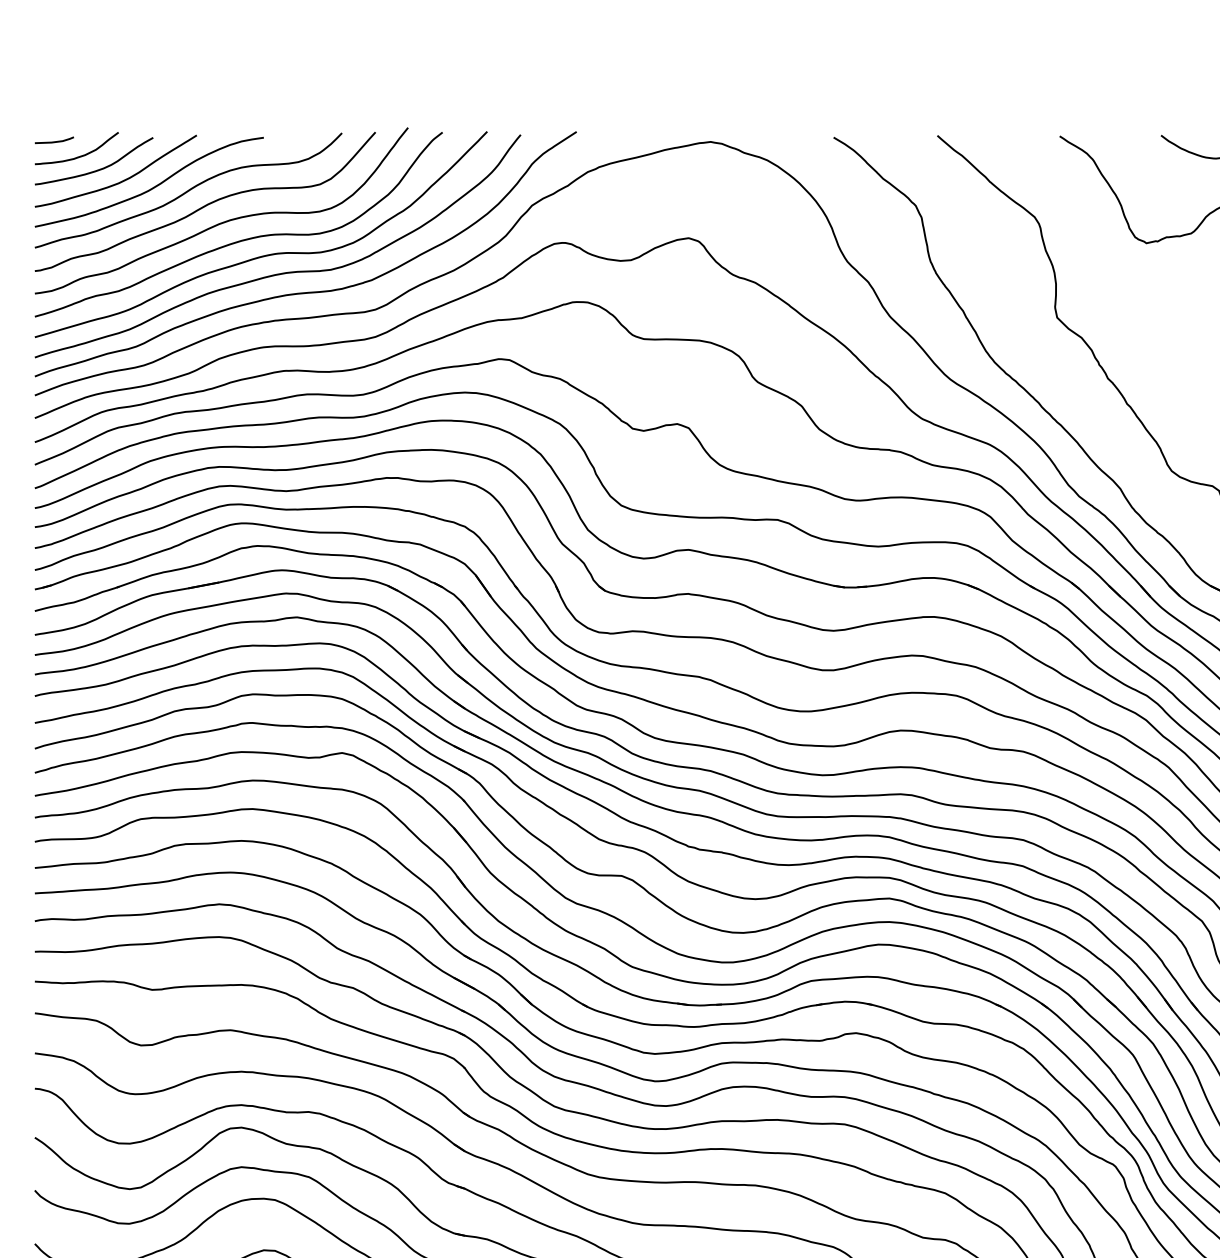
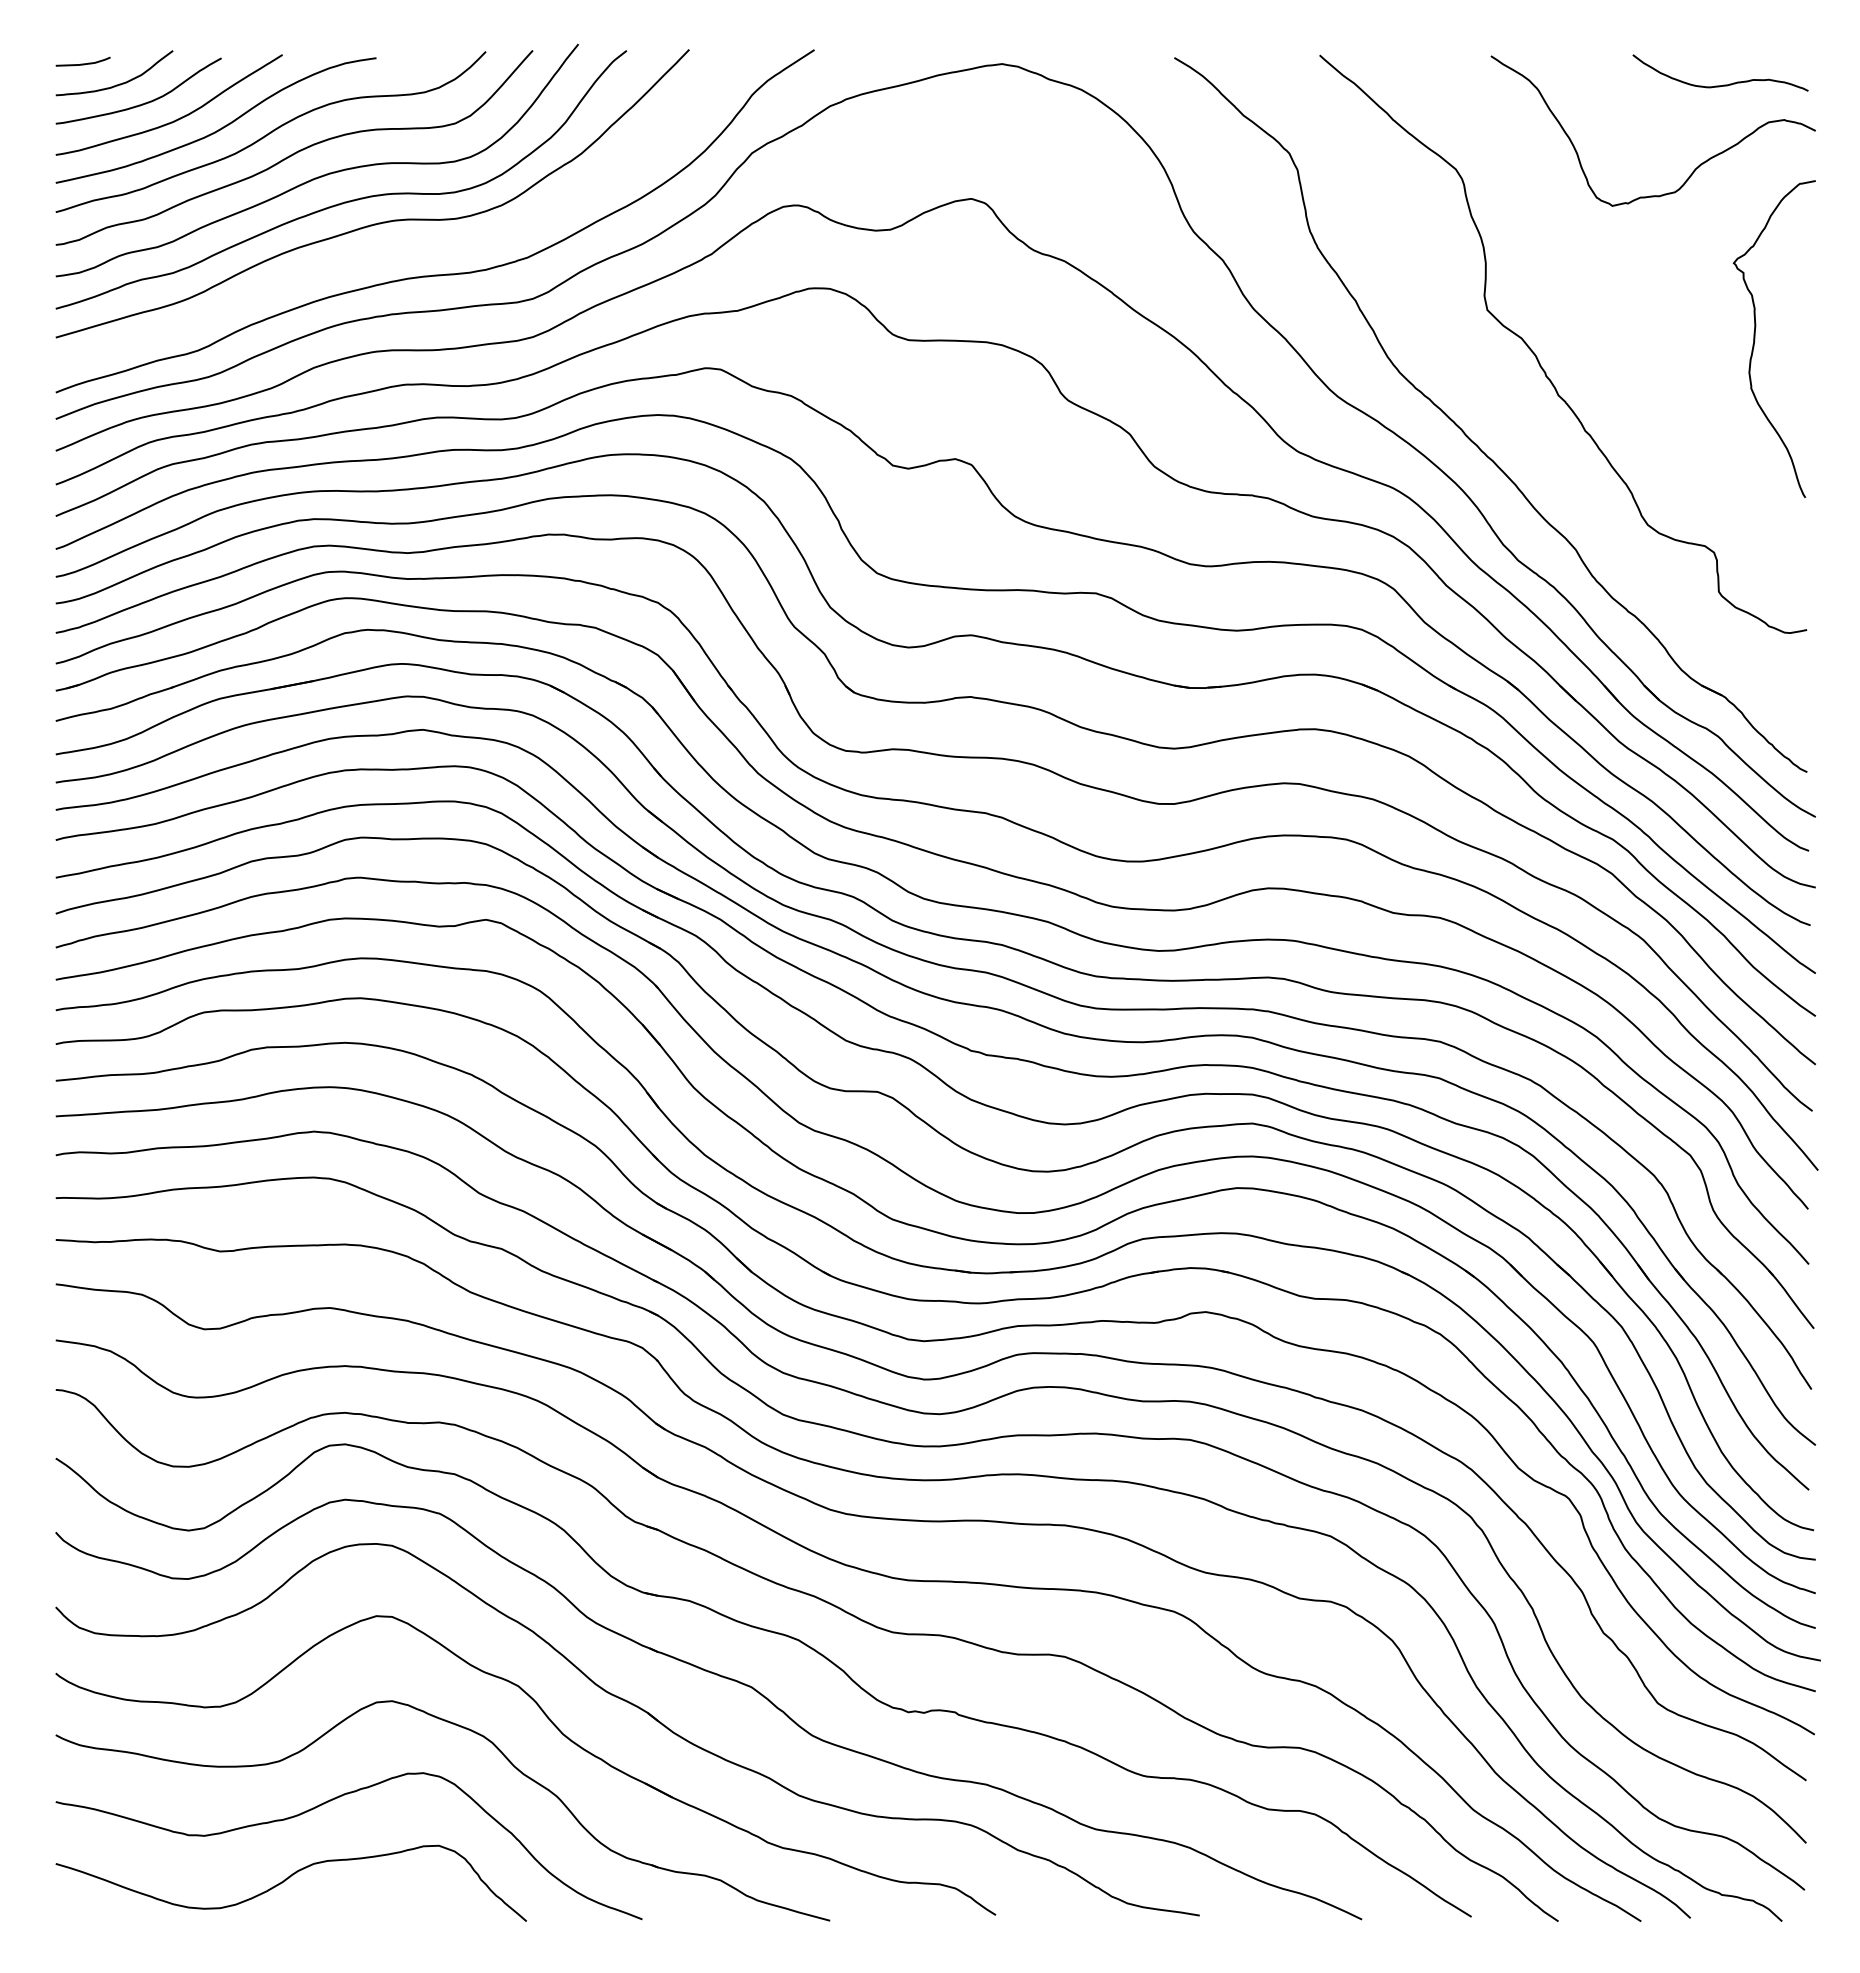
curve: (281, 272) -> (401, 247), removed

